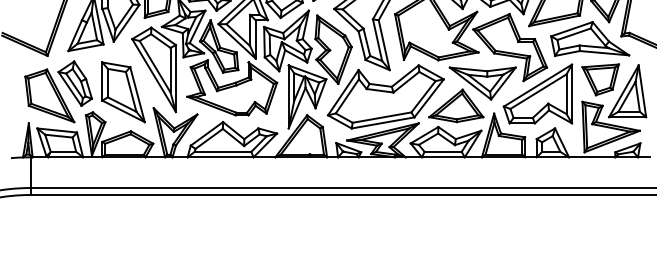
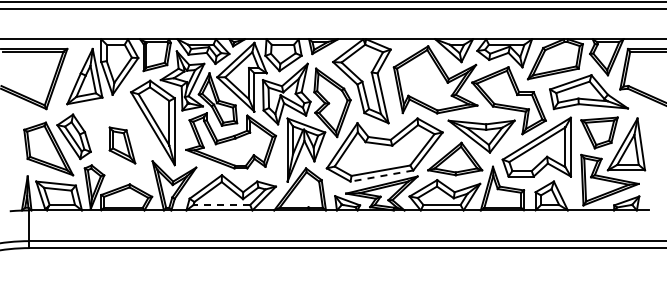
part: (123, 92) -> (122, 145), size x0.6
line: (382, 123) -> (381, 176), solid -> dashed
line: (222, 152) -> (221, 205), solid -> dashed

